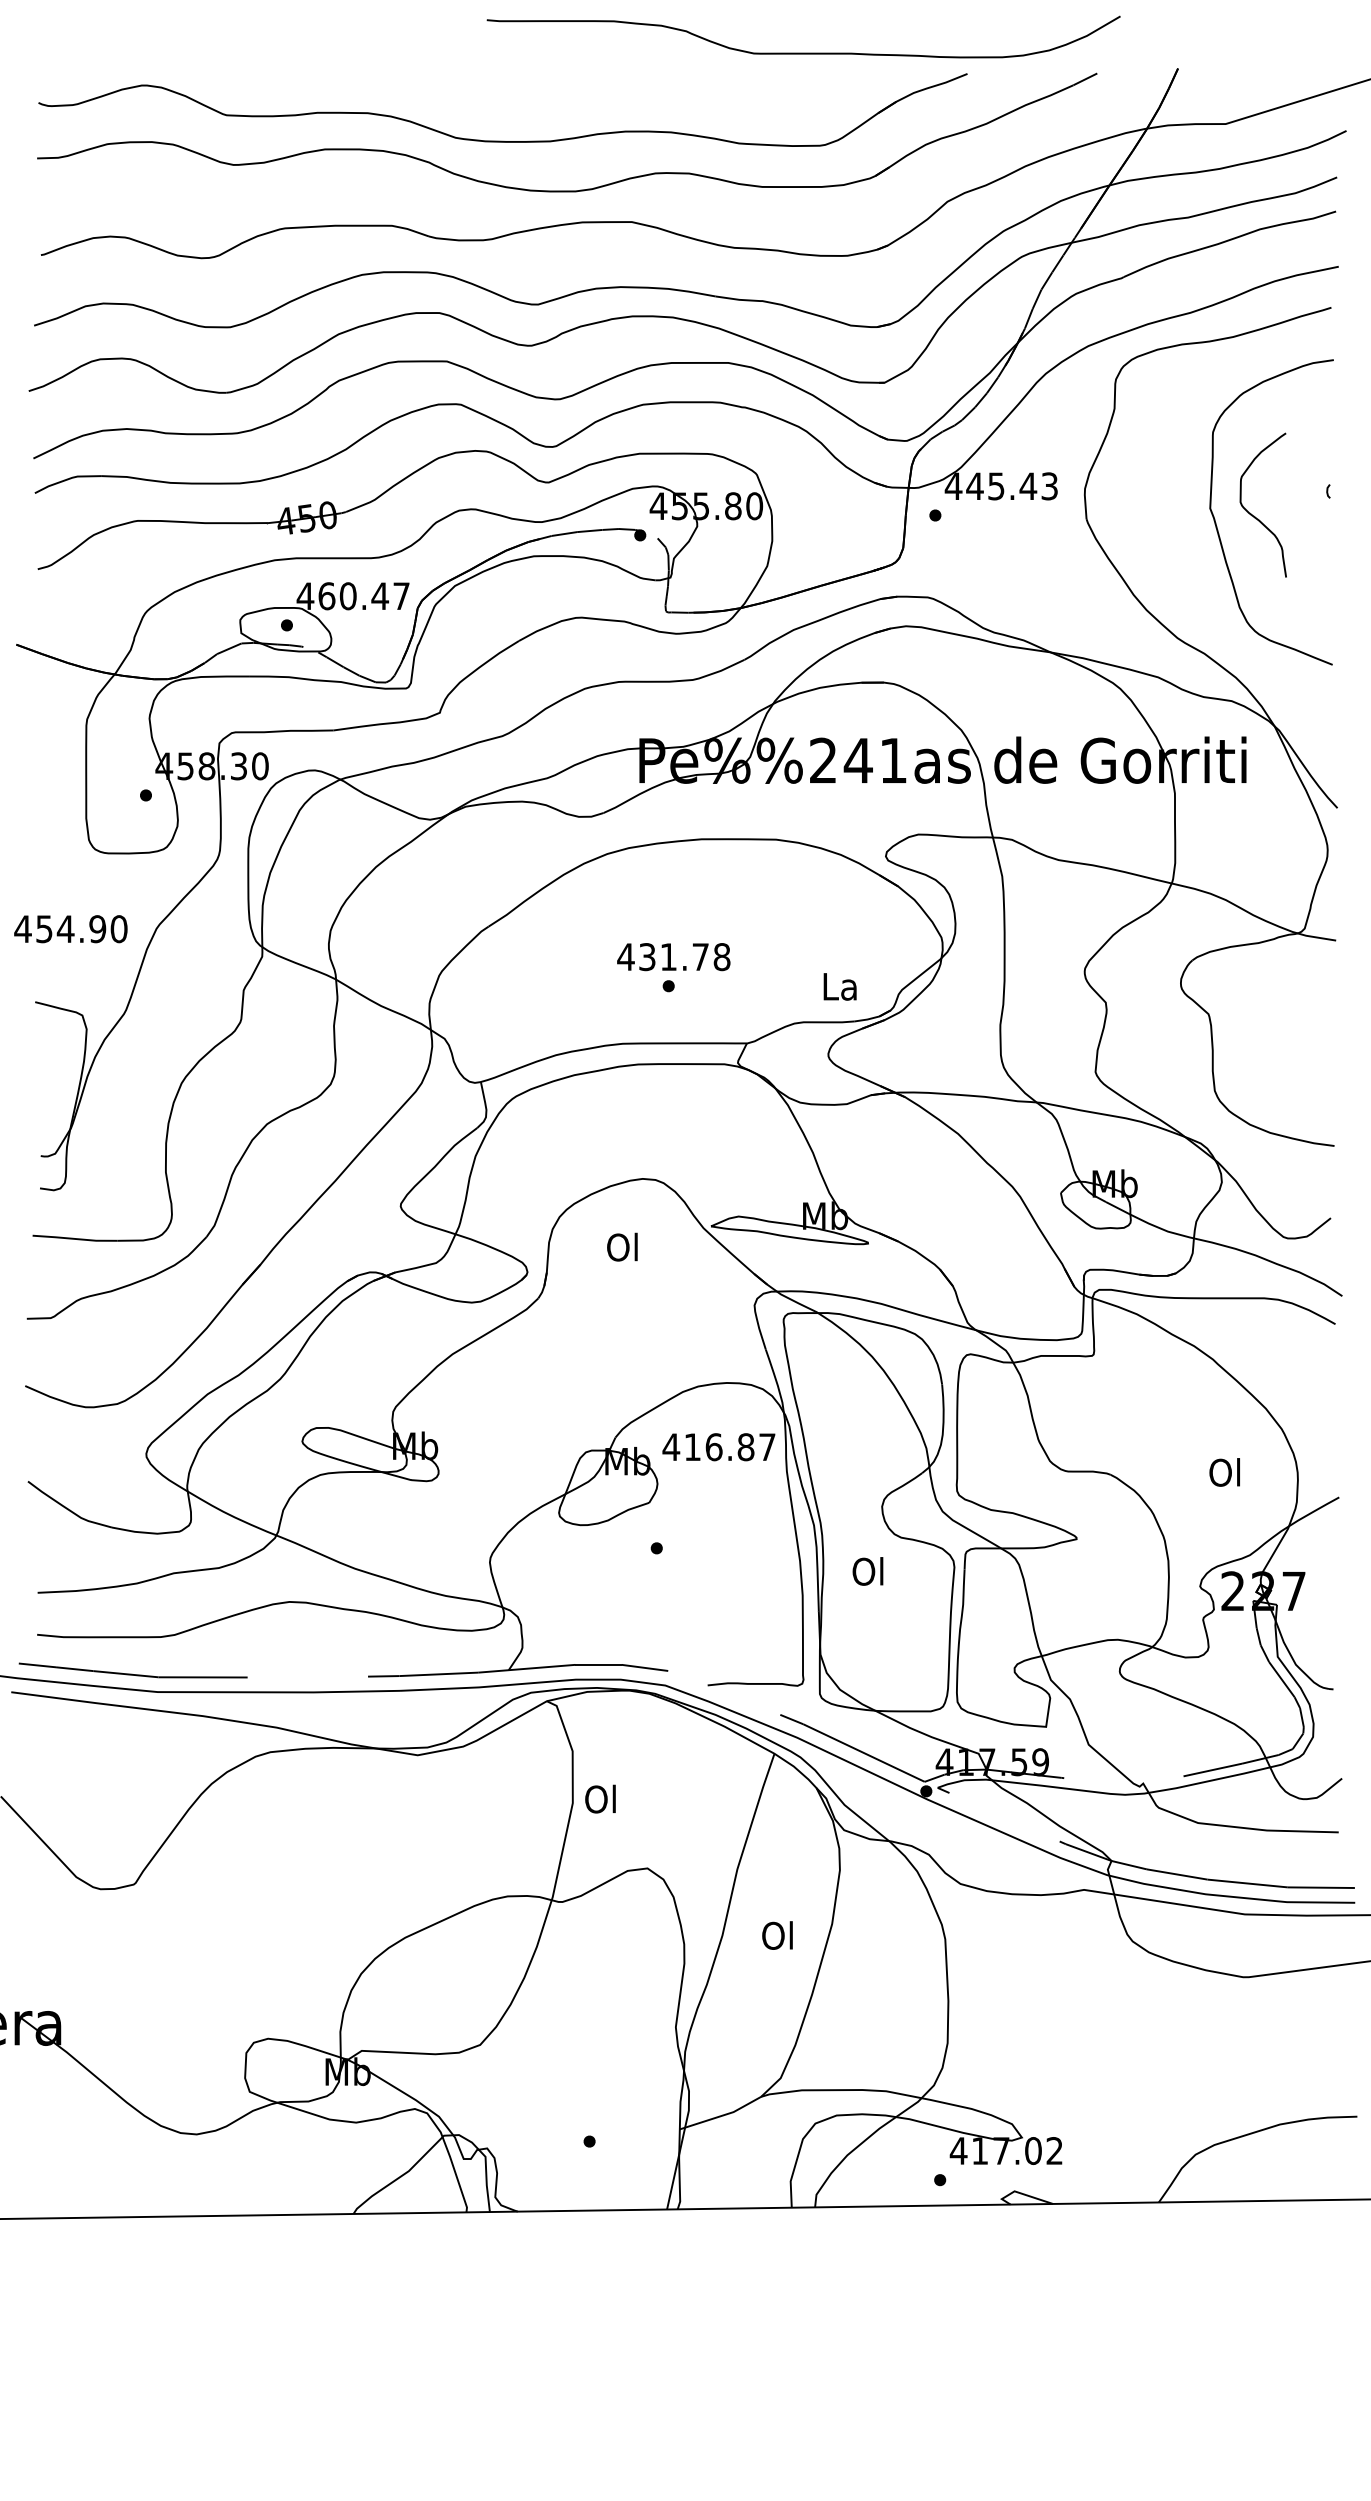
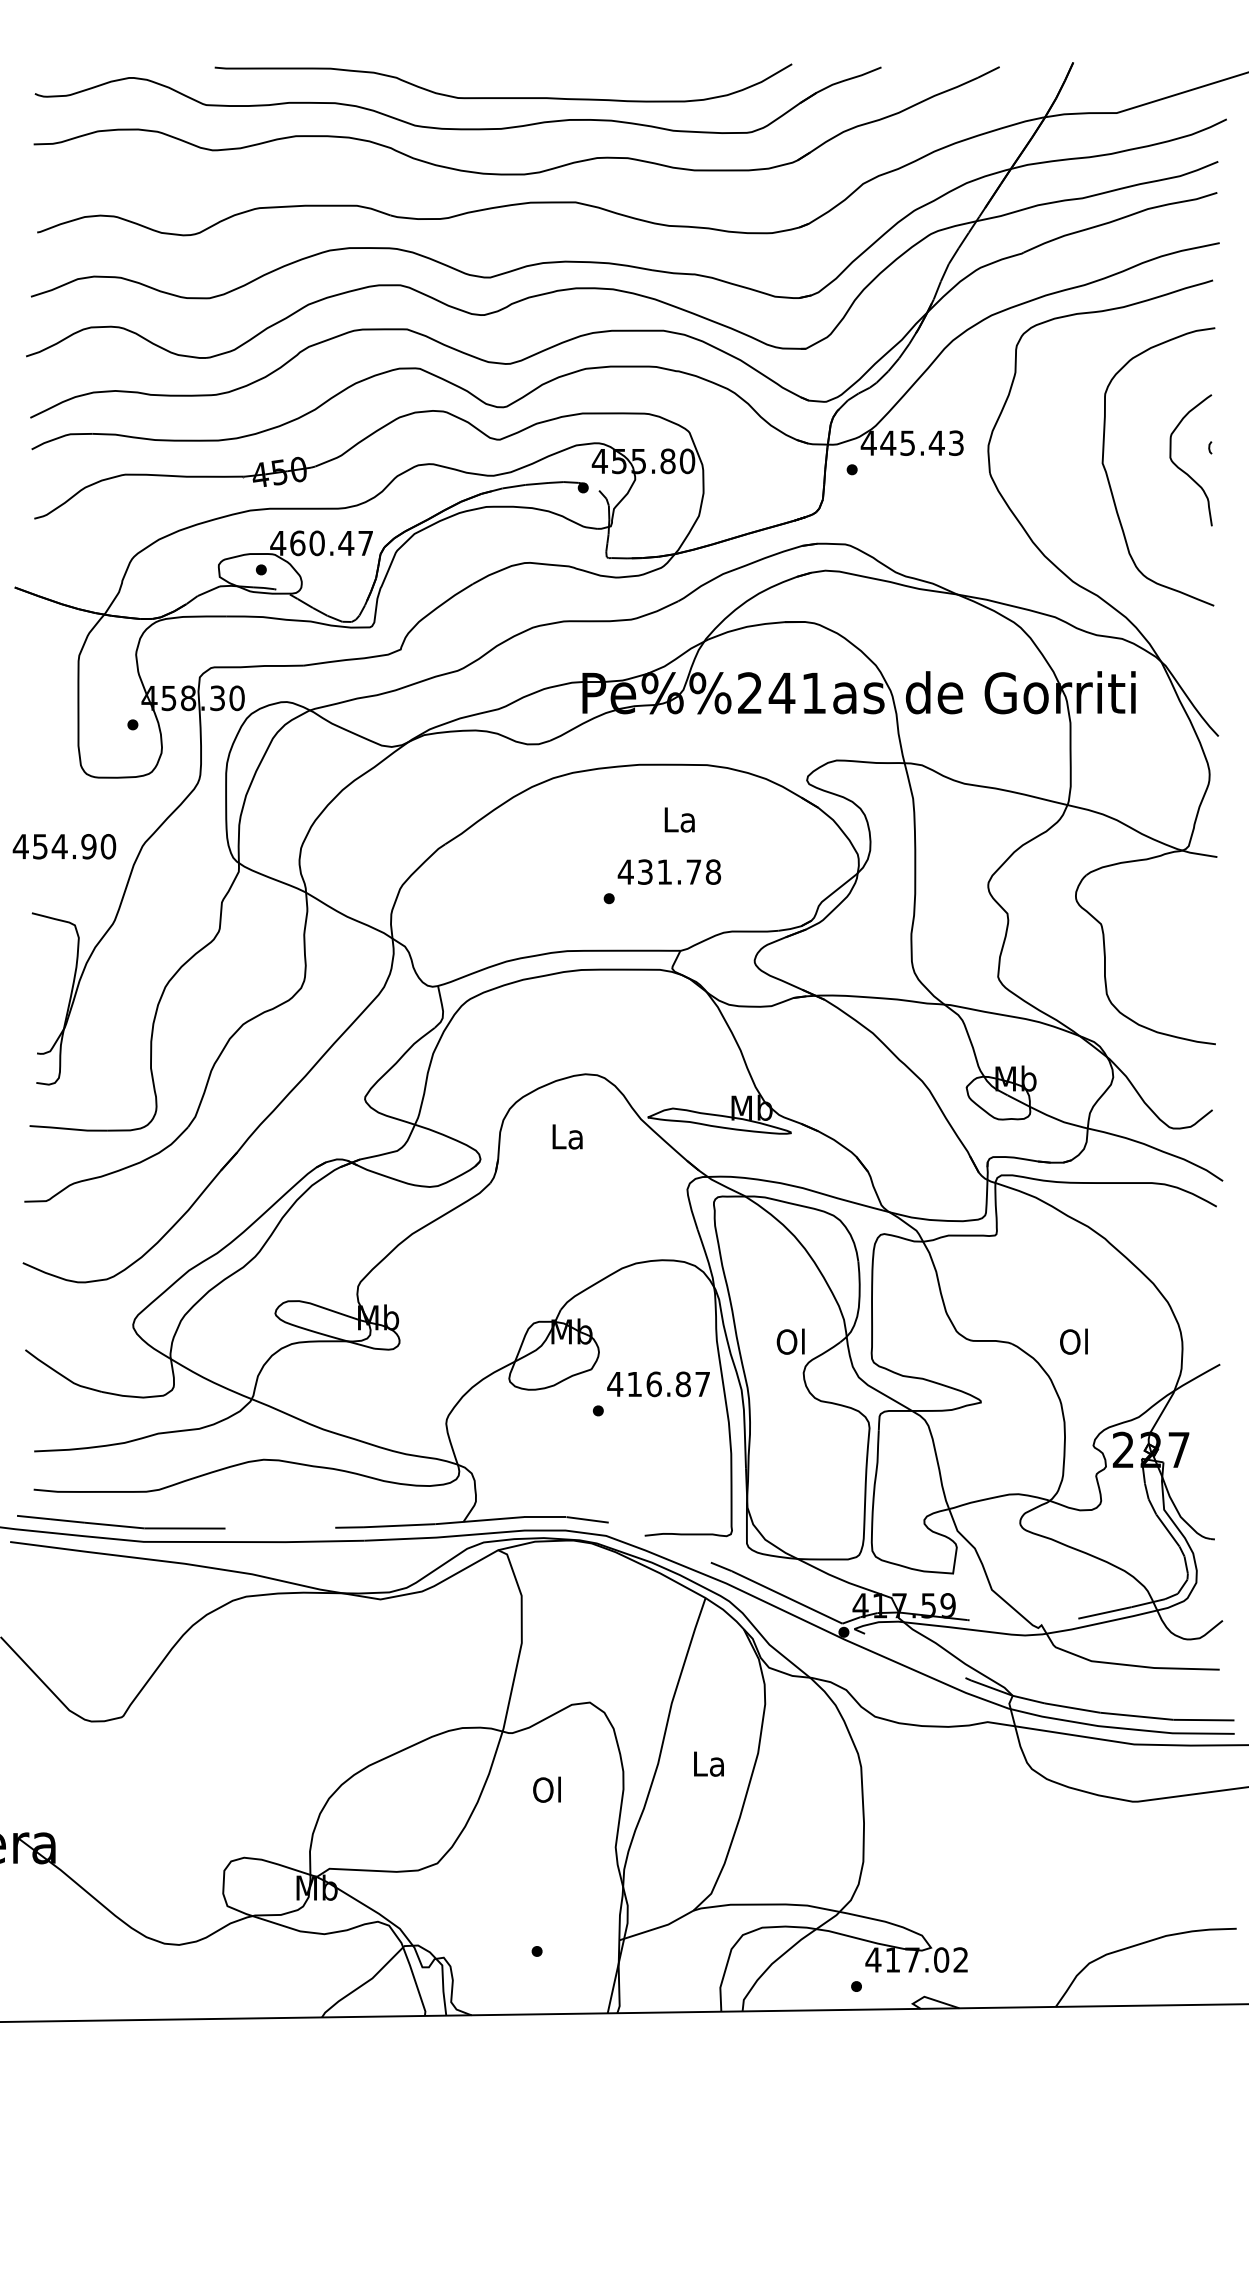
curve: (803, 52) -> (503, 97), moved
curve: (1254, 515) -> (1183, 469), moved
text: (673, 957) -> (669, 872), moved
text: (839, 986) -> (679, 819), moved
text: (622, 1246) -> (567, 1135), Ol -> La
text: (718, 1447) -> (658, 1384), moved
text: (1224, 1472) -> (1073, 1341), moved
text: (867, 1571) -> (790, 1341), moved
text: (600, 1798) -> (547, 1789), moved
text: (777, 1935) -> (708, 1763), Ol -> La

